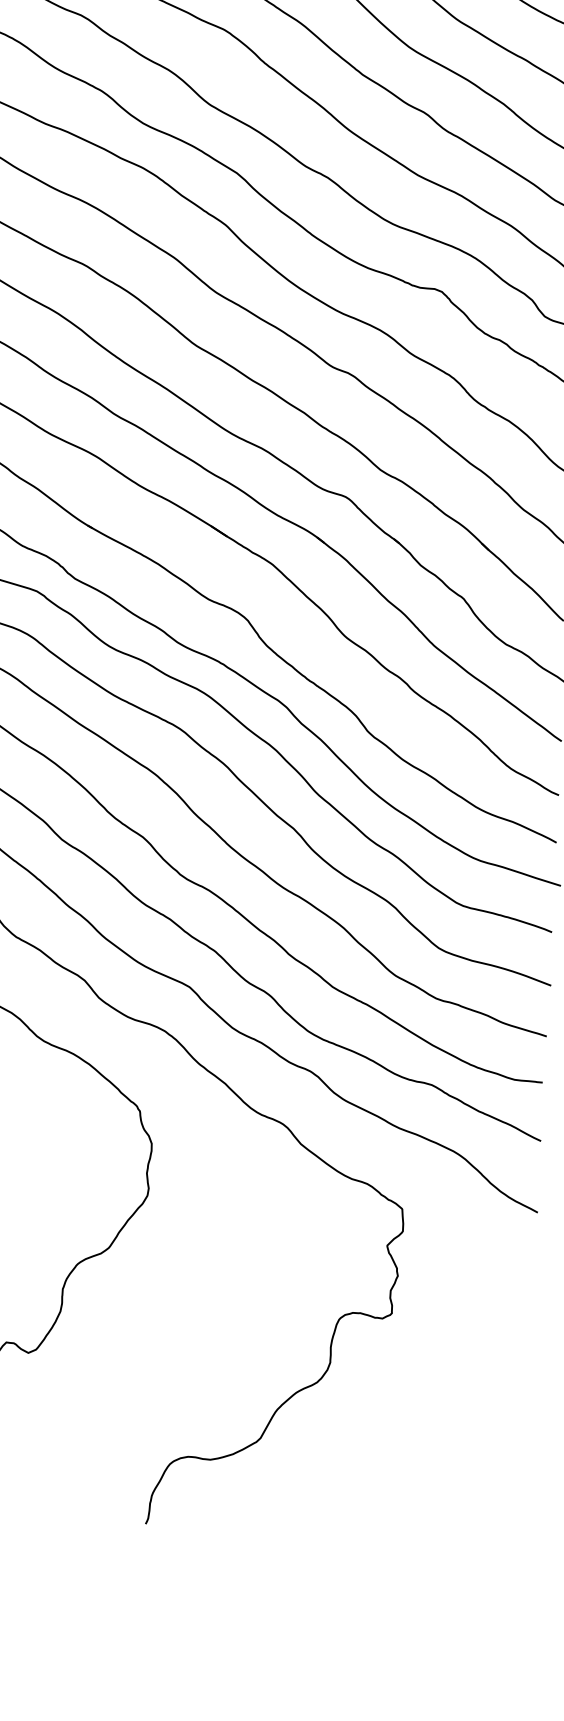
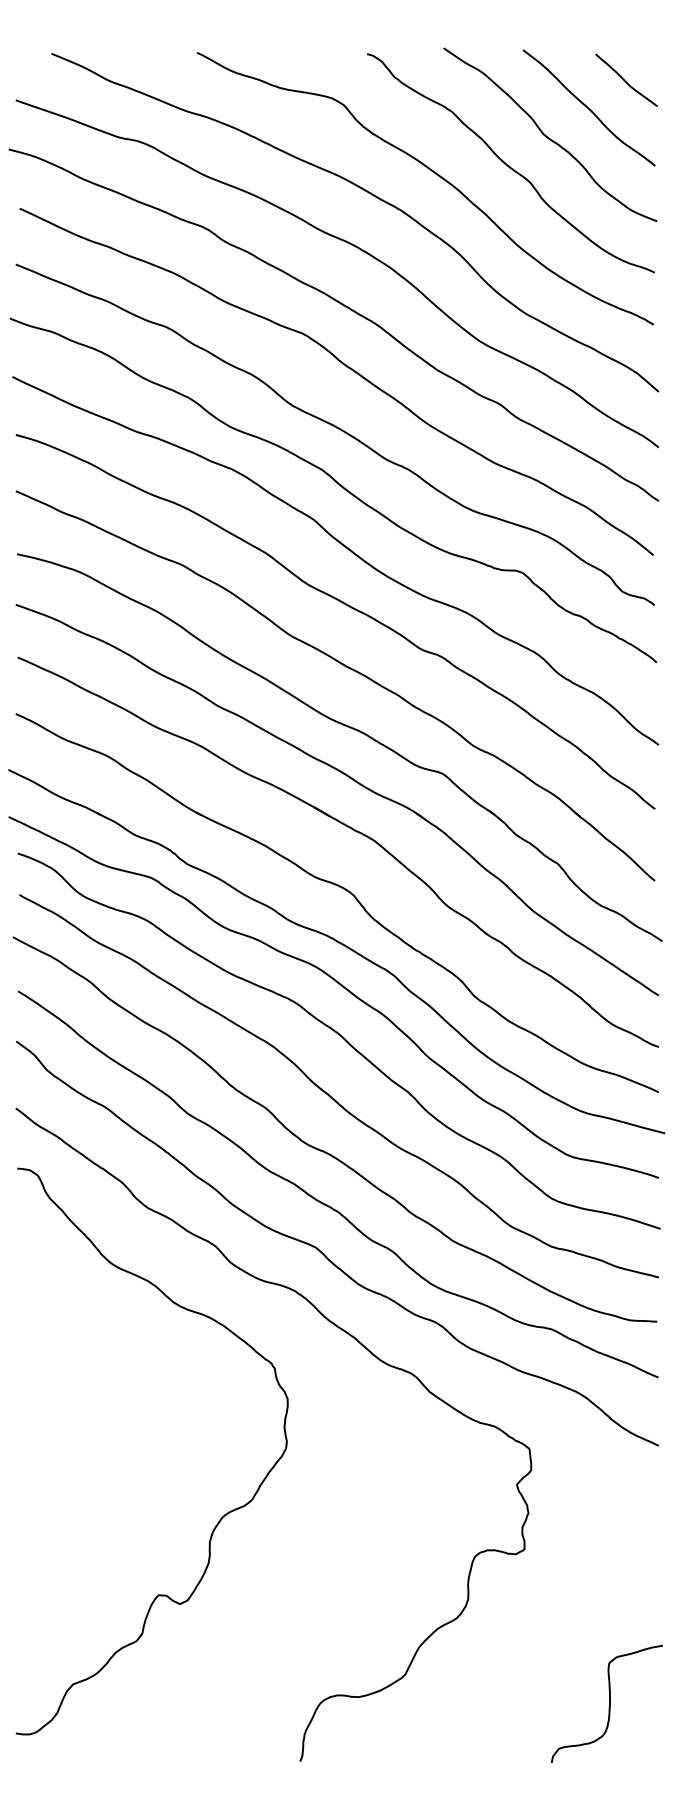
curve: (472, 1479) -> (609, 1703), added

